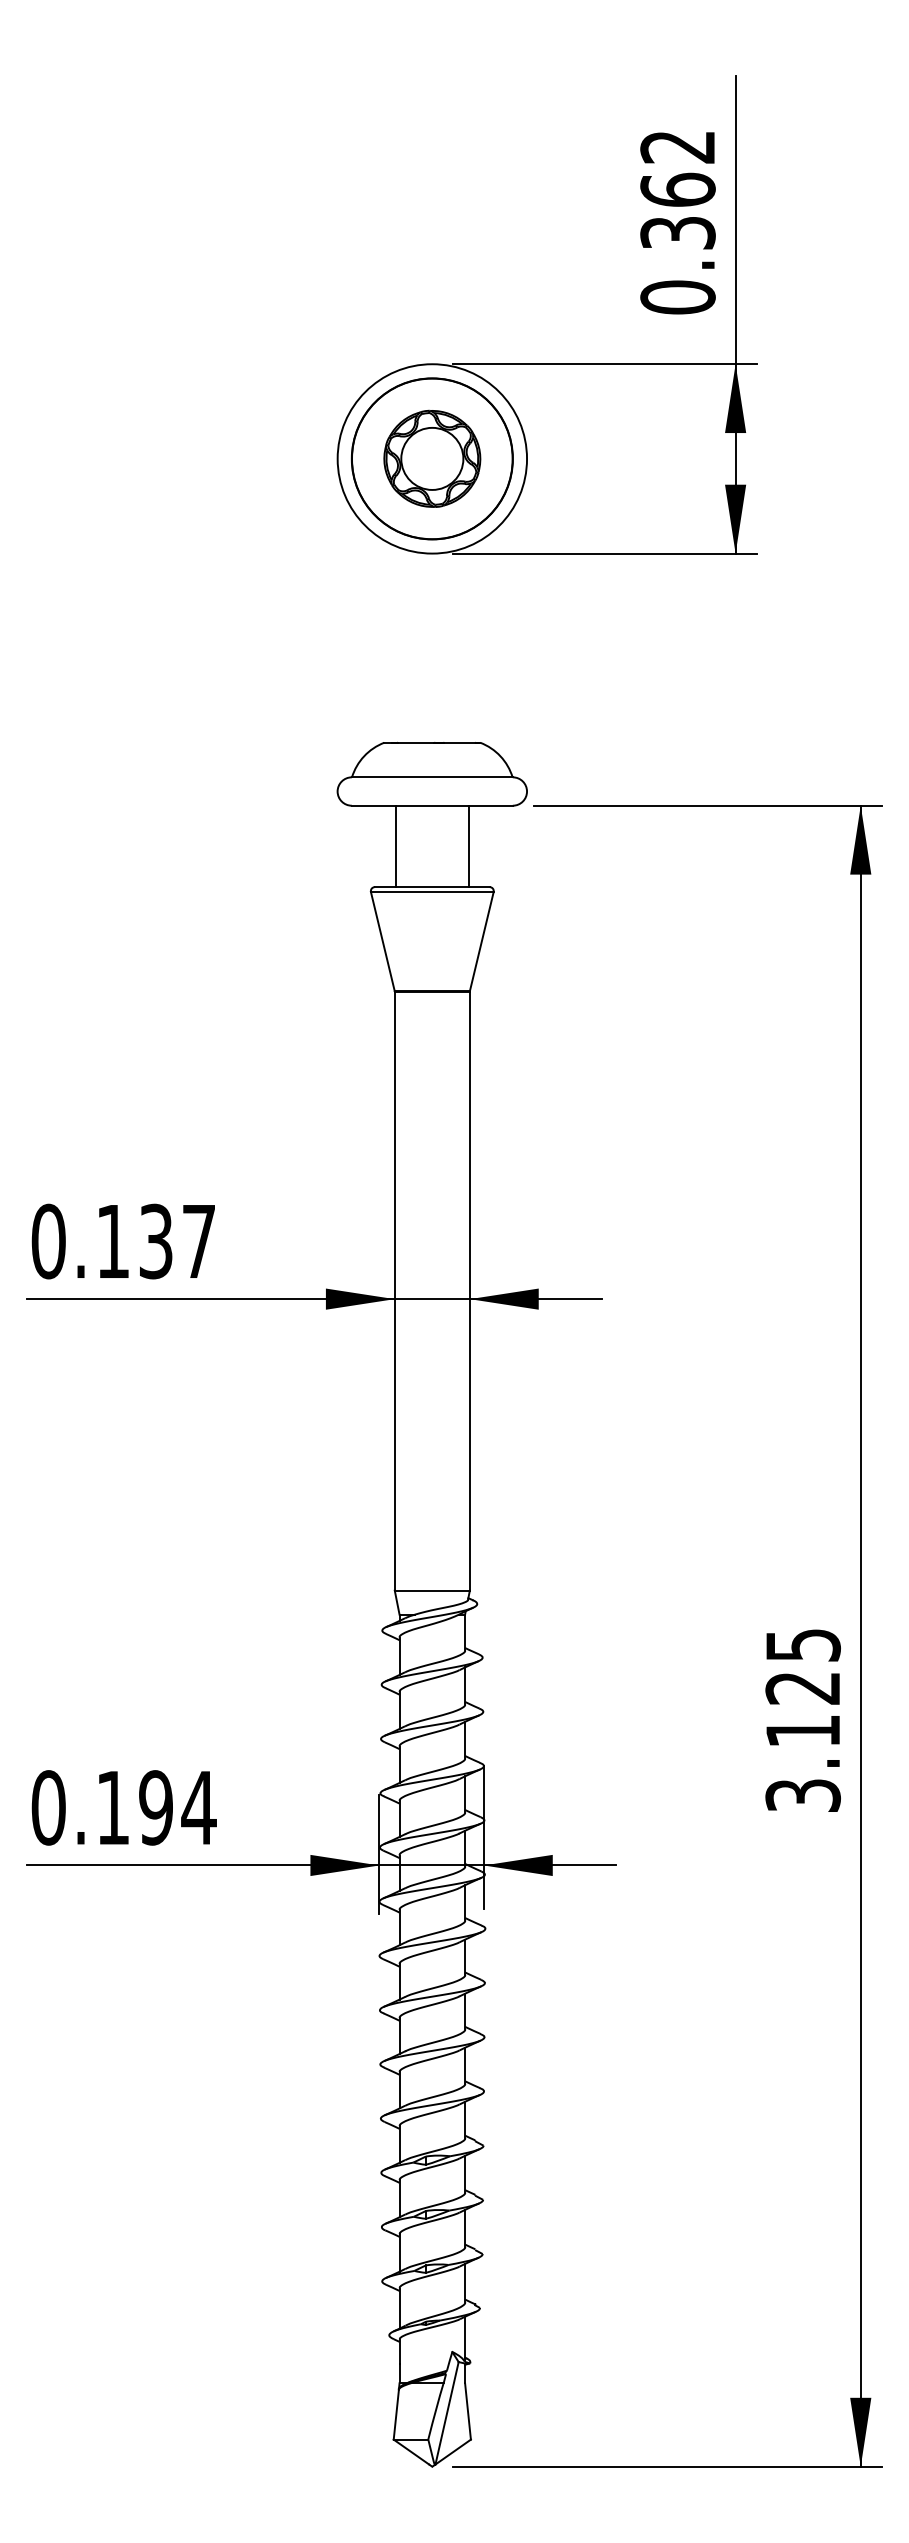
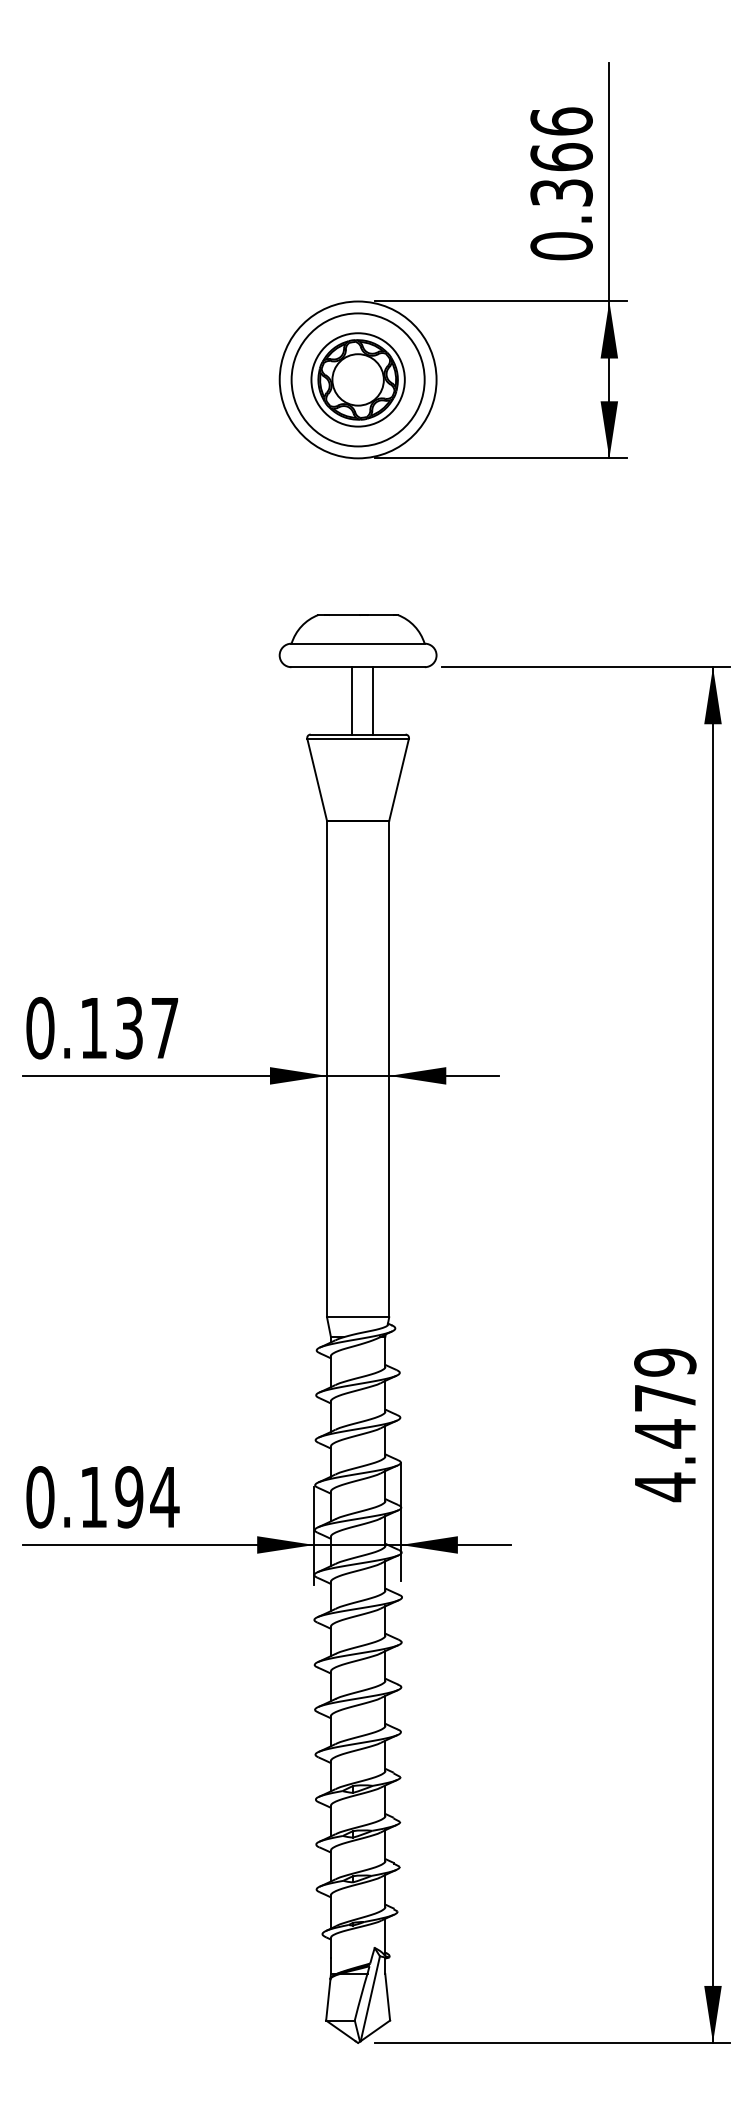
text: (677, 146) -> (561, 121), 0.362 -> 0.366
circle: (431, 458) -> (357, 379), size x0.7
line: (395, 846) -> (373, 700), moved
line: (468, 846) -> (351, 700), moved
text: (802, 1720) -> (664, 1424), 3.125 -> 4.479

